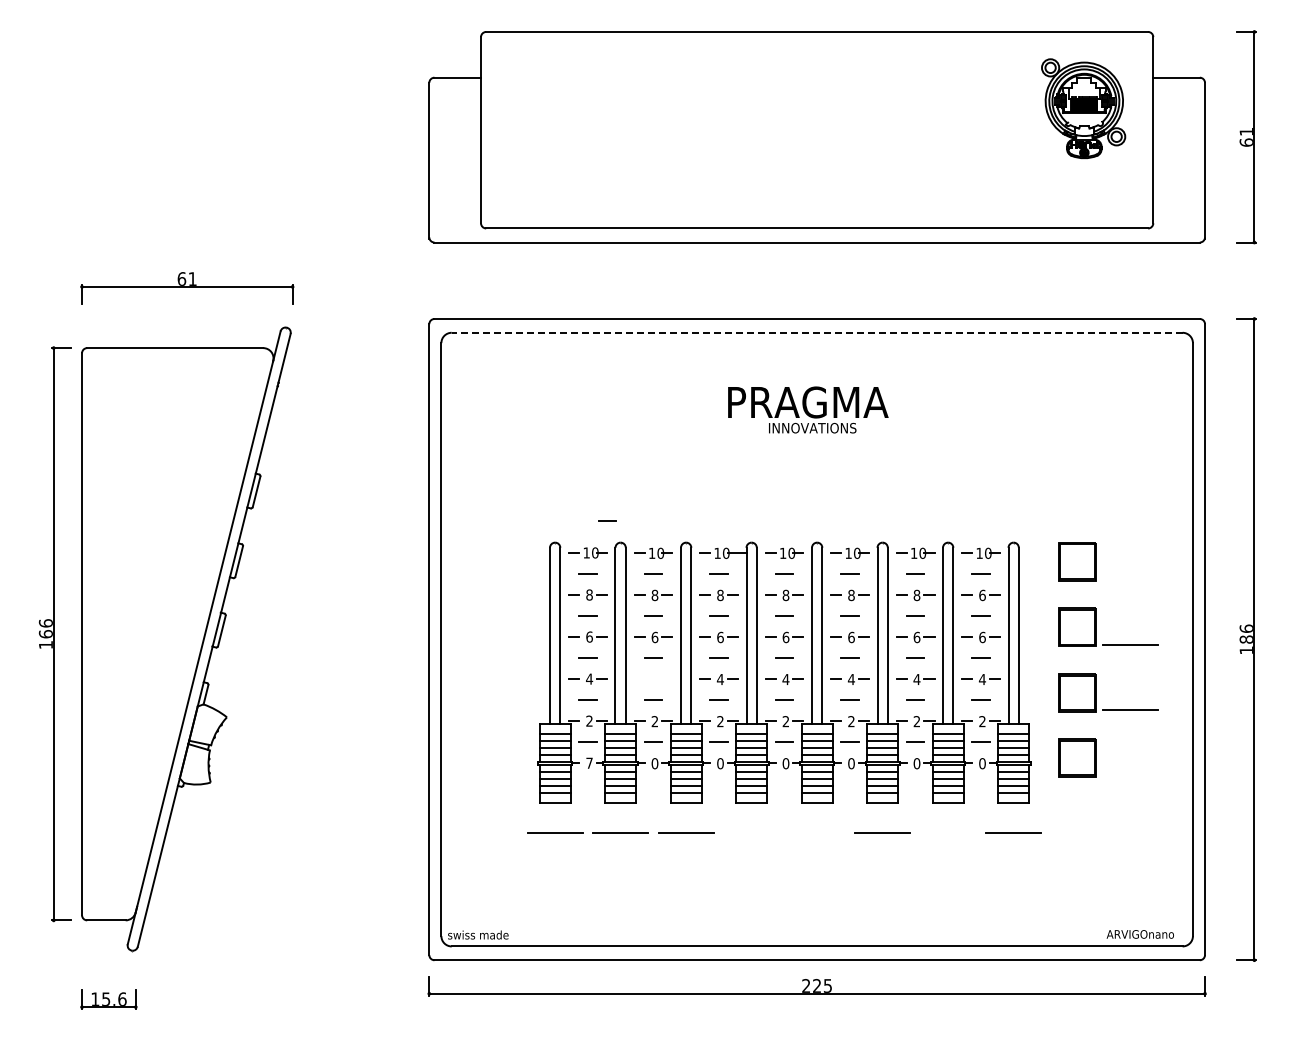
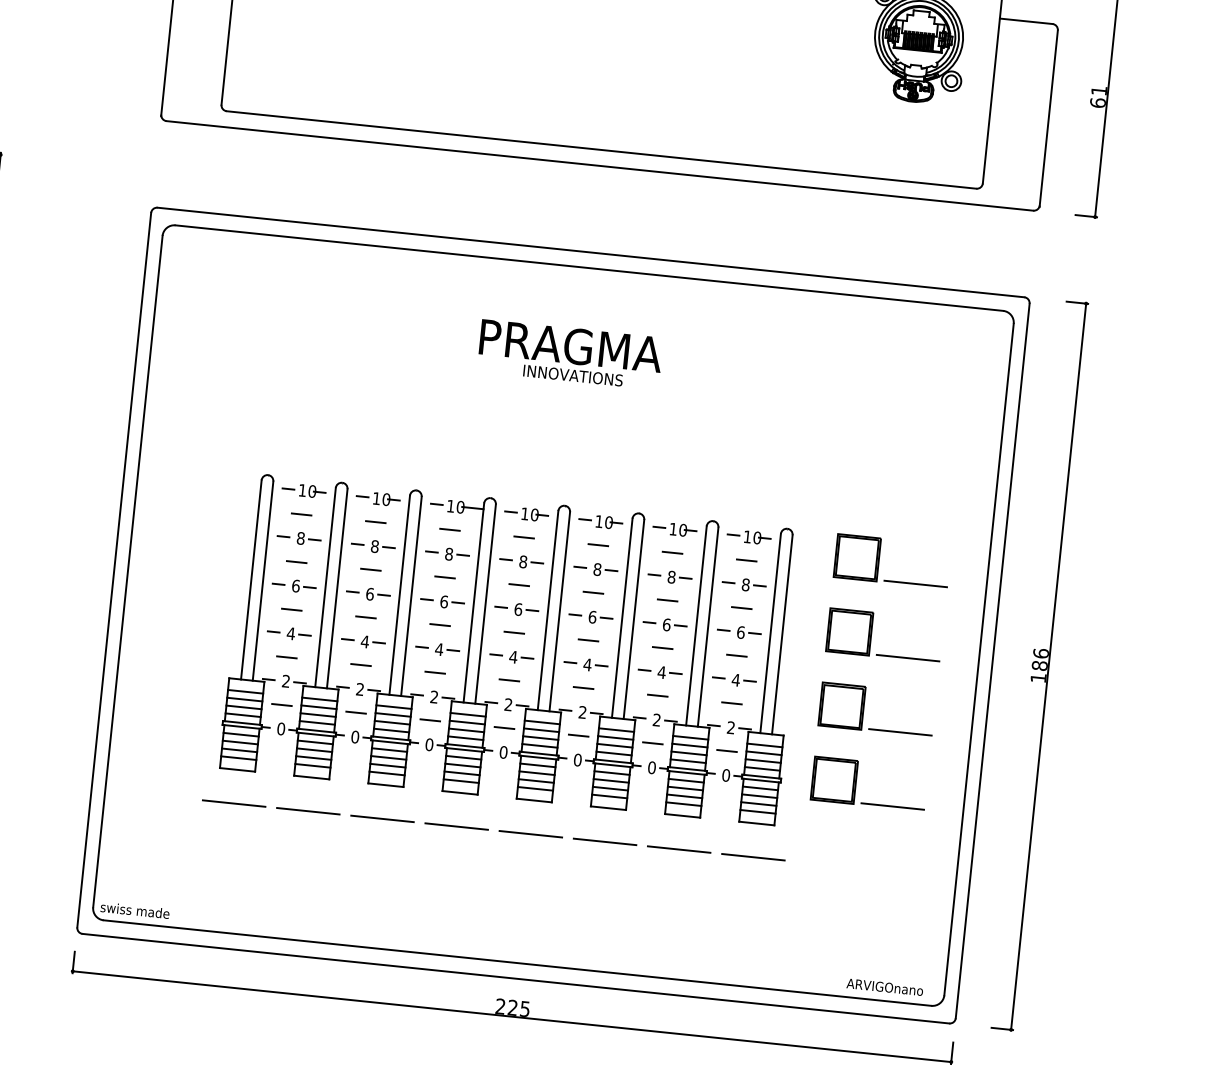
line: (816, 332) -> (588, 267), dashed -> solid
line: (607, 520) -> (329, 456), removed
line: (1130, 579) -> (915, 584), added
text: (982, 594) -> (745, 583), 6 -> 8
part: (653, 679) -> (363, 641), added
text: (589, 762) -> (281, 728), 7 -> 0
line: (1130, 775) -> (892, 806), added
line: (751, 832) -> (456, 826), added
line: (816, 832) -> (530, 833), added
line: (947, 832) -> (678, 849), added

